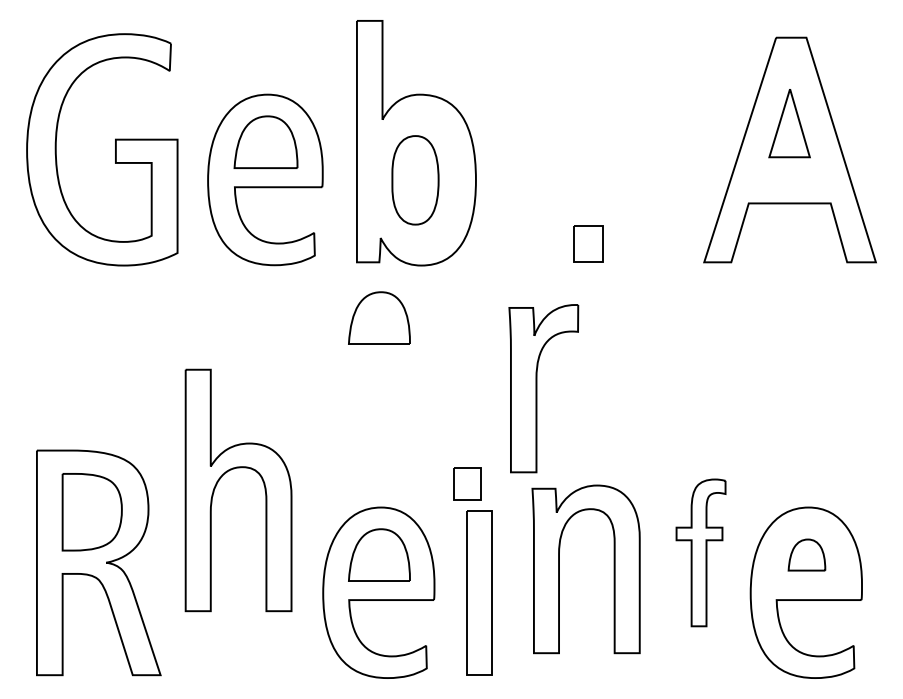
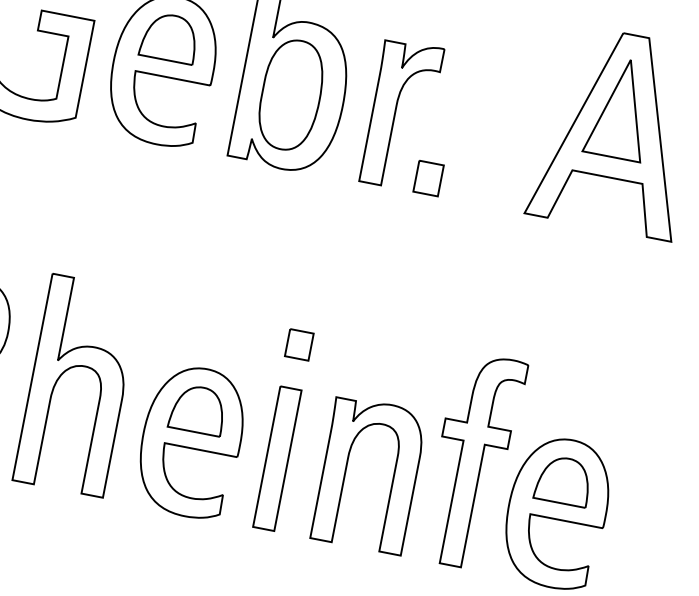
part: (789, 123) -> (620, 108), size x1.67
part: (415, 180) -> (291, 95), size x1.43
part: (379, 317) -> (237, 206), removed
part: (543, 388) -> (401, 114), moved
part: (226, 473) -> (70, 369), moved
part: (467, 483) -> (299, 344), moved
part: (700, 552) -> (473, 460), size x1.67
part: (806, 554) -> (563, 480), size x1.67
part: (559, 569) -> (346, 470), moved

